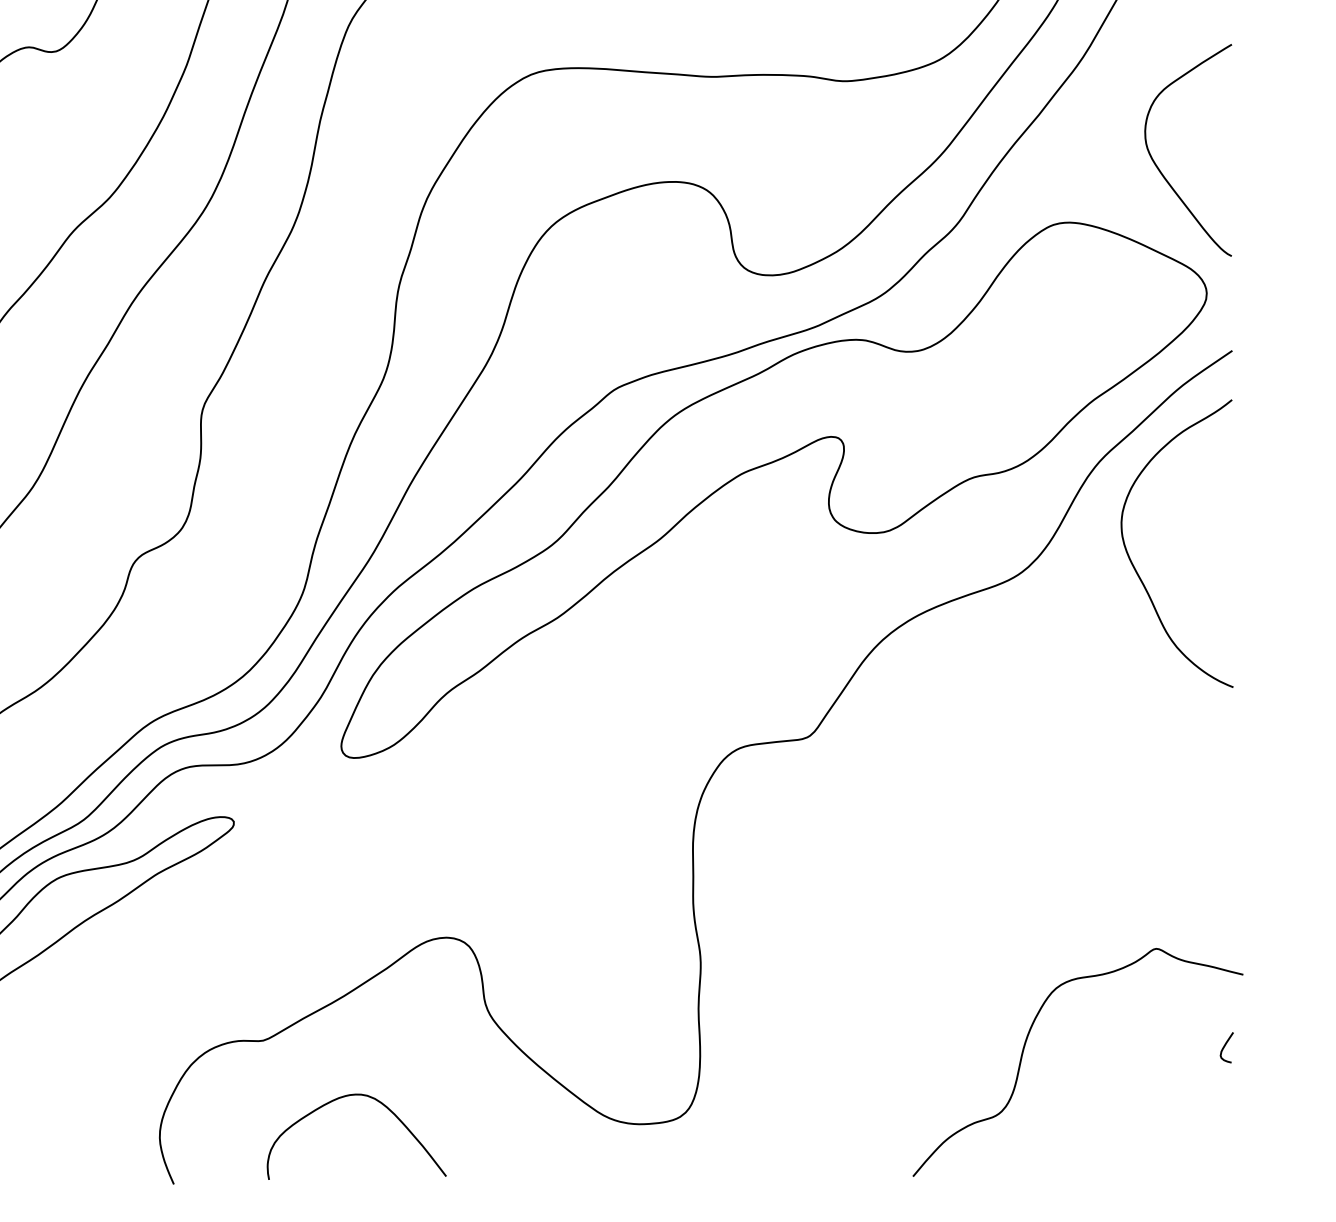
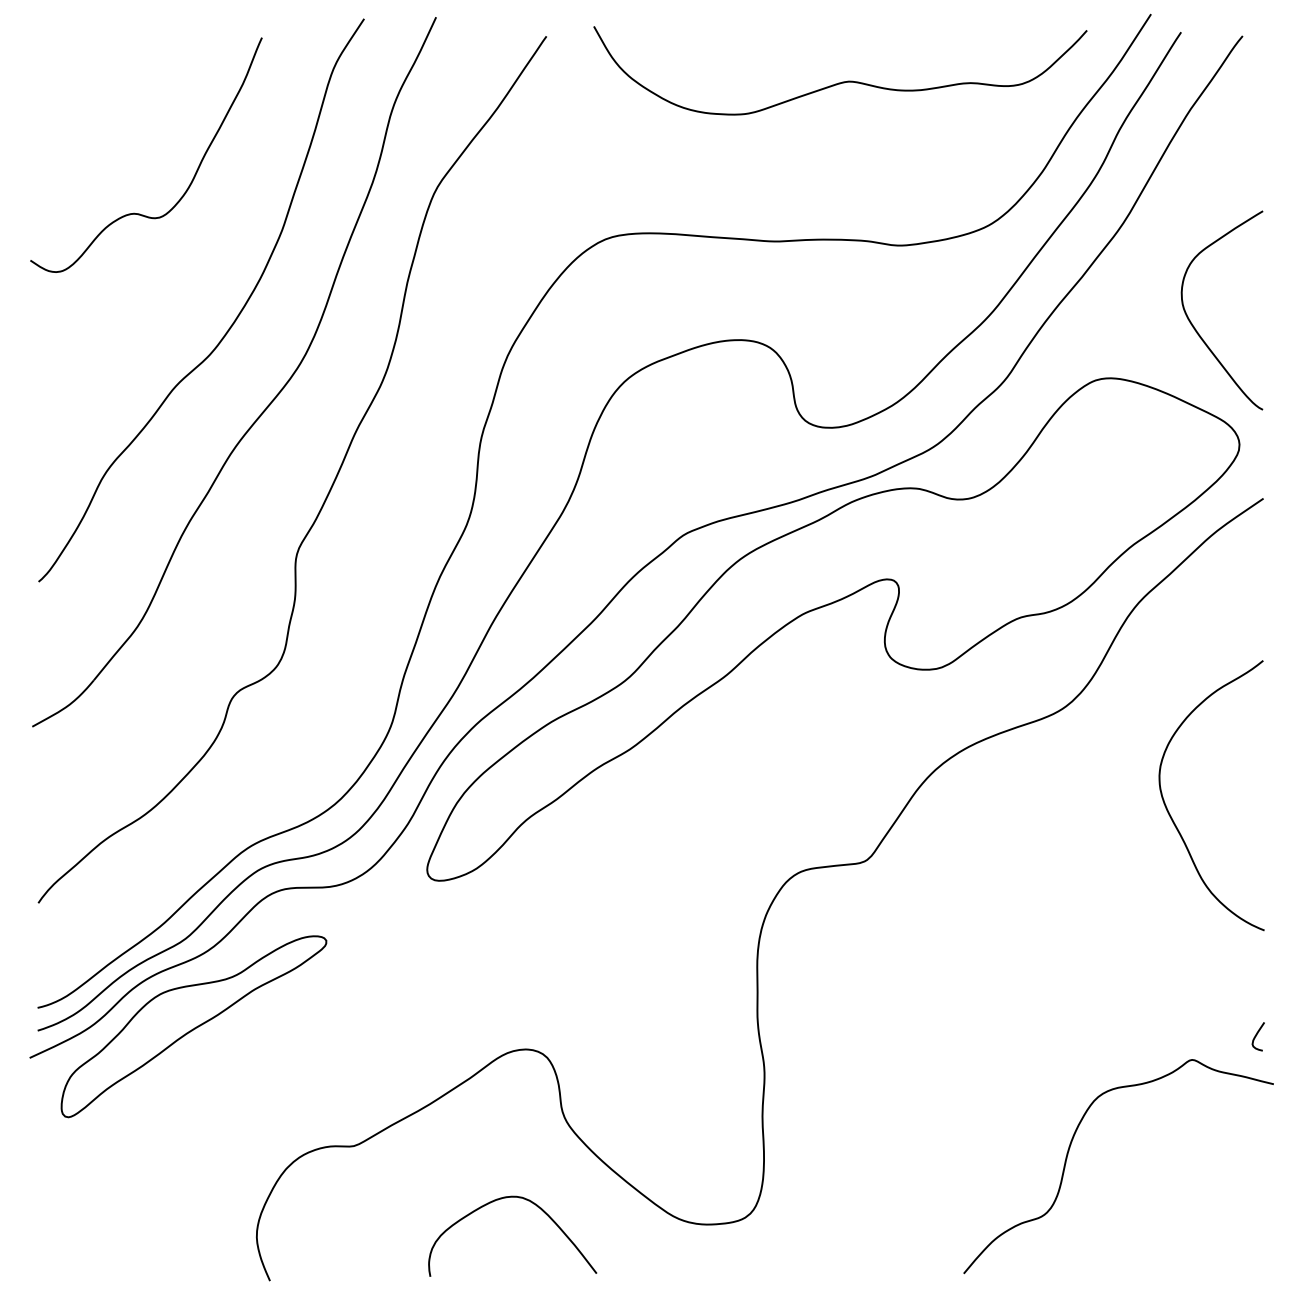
curve: (1135, 566) -> (1172, 817), moved
curve: (1225, 1046) -> (1257, 1035), moved
curve: (378, 1102) -> (533, 1204), moved

